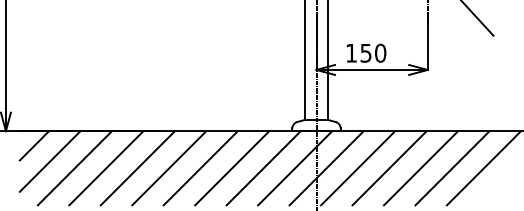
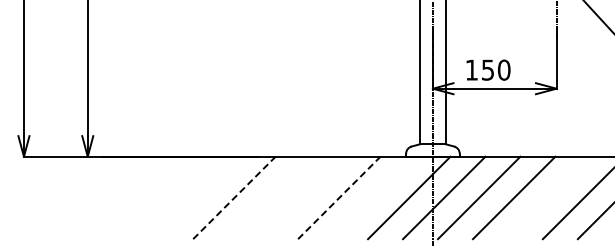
line: (34, 145) -> (119, 172), removed
line: (49, 161) -> (136, 190), removed
line: (74, 167) -> (164, 197), removed
line: (106, 167) -> (199, 197), removed
line: (137, 167) -> (234, 197), solid -> dashed
line: (169, 167) -> (269, 197), removed
line: (200, 167) -> (304, 197), removed
line: (232, 167) -> (339, 197), solid -> dashed
line: (263, 167) -> (374, 197), removed
line: (420, 167) -> (548, 197), removed

